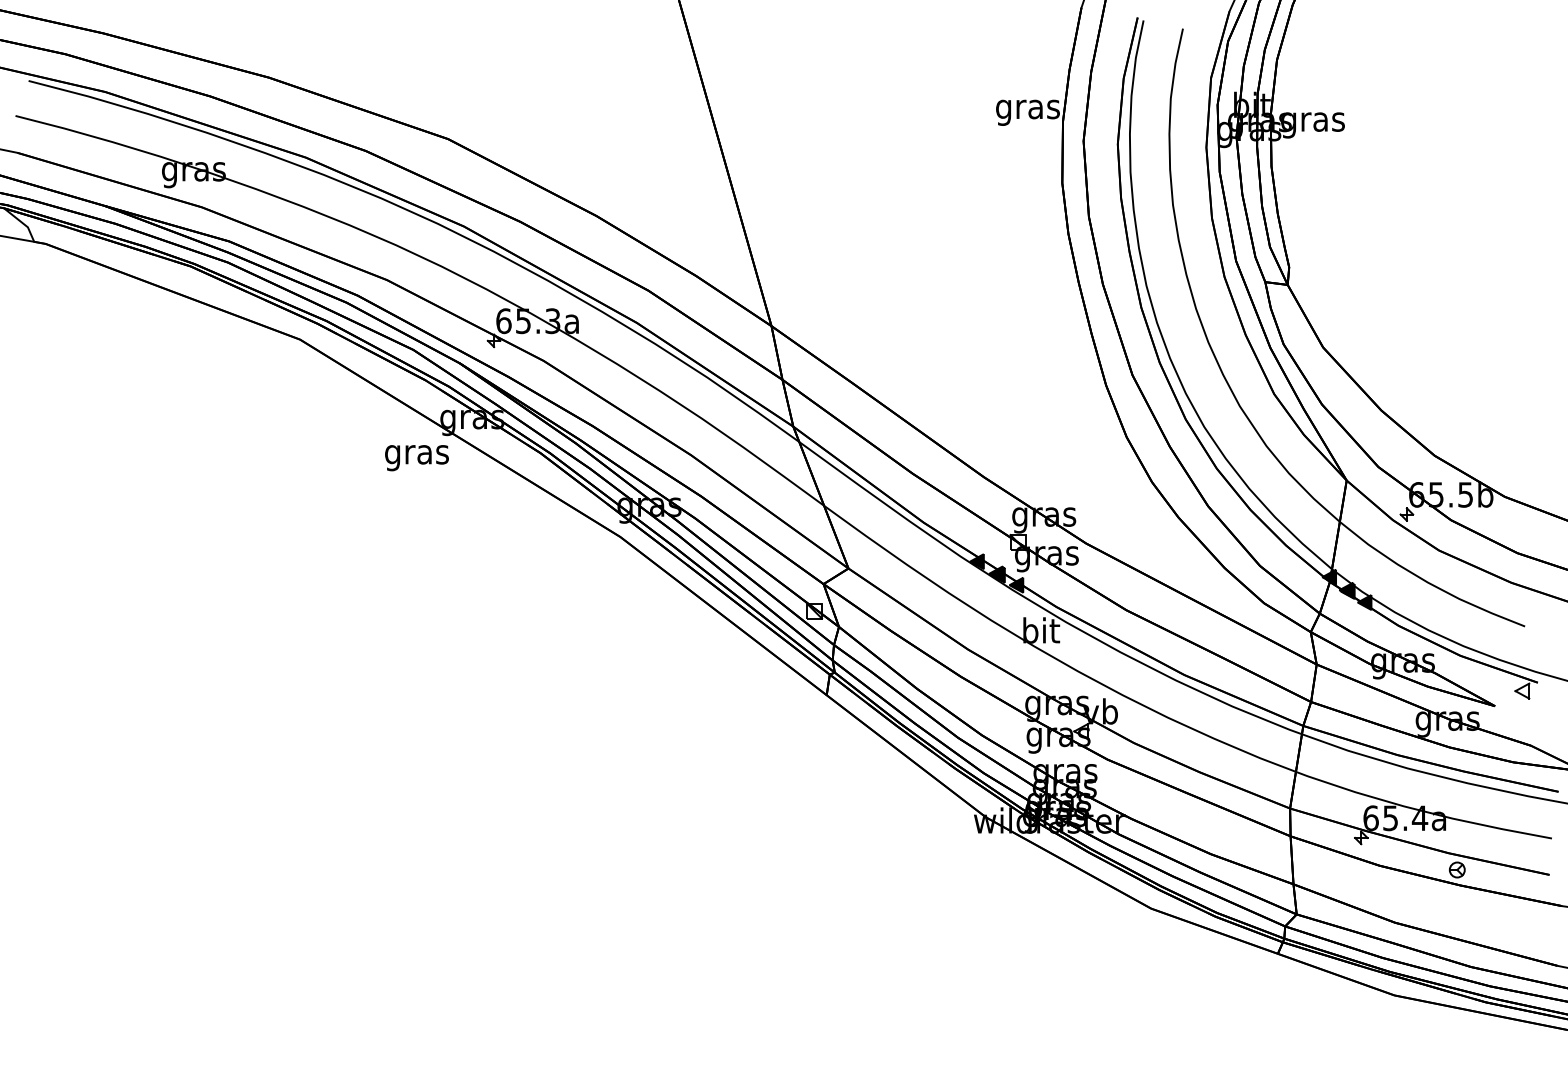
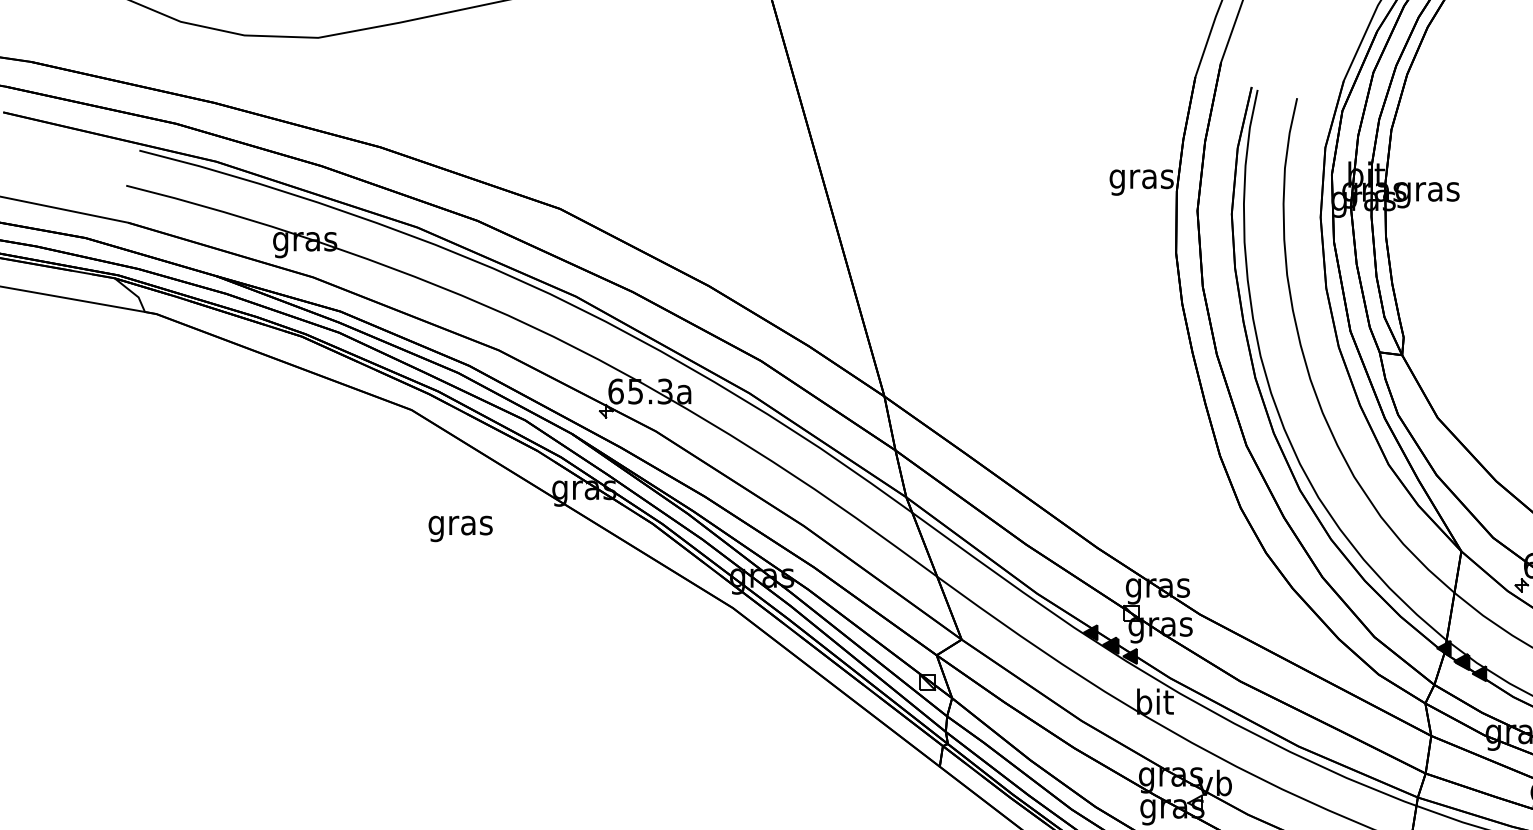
text: (416, 458) -> (460, 529), moved

